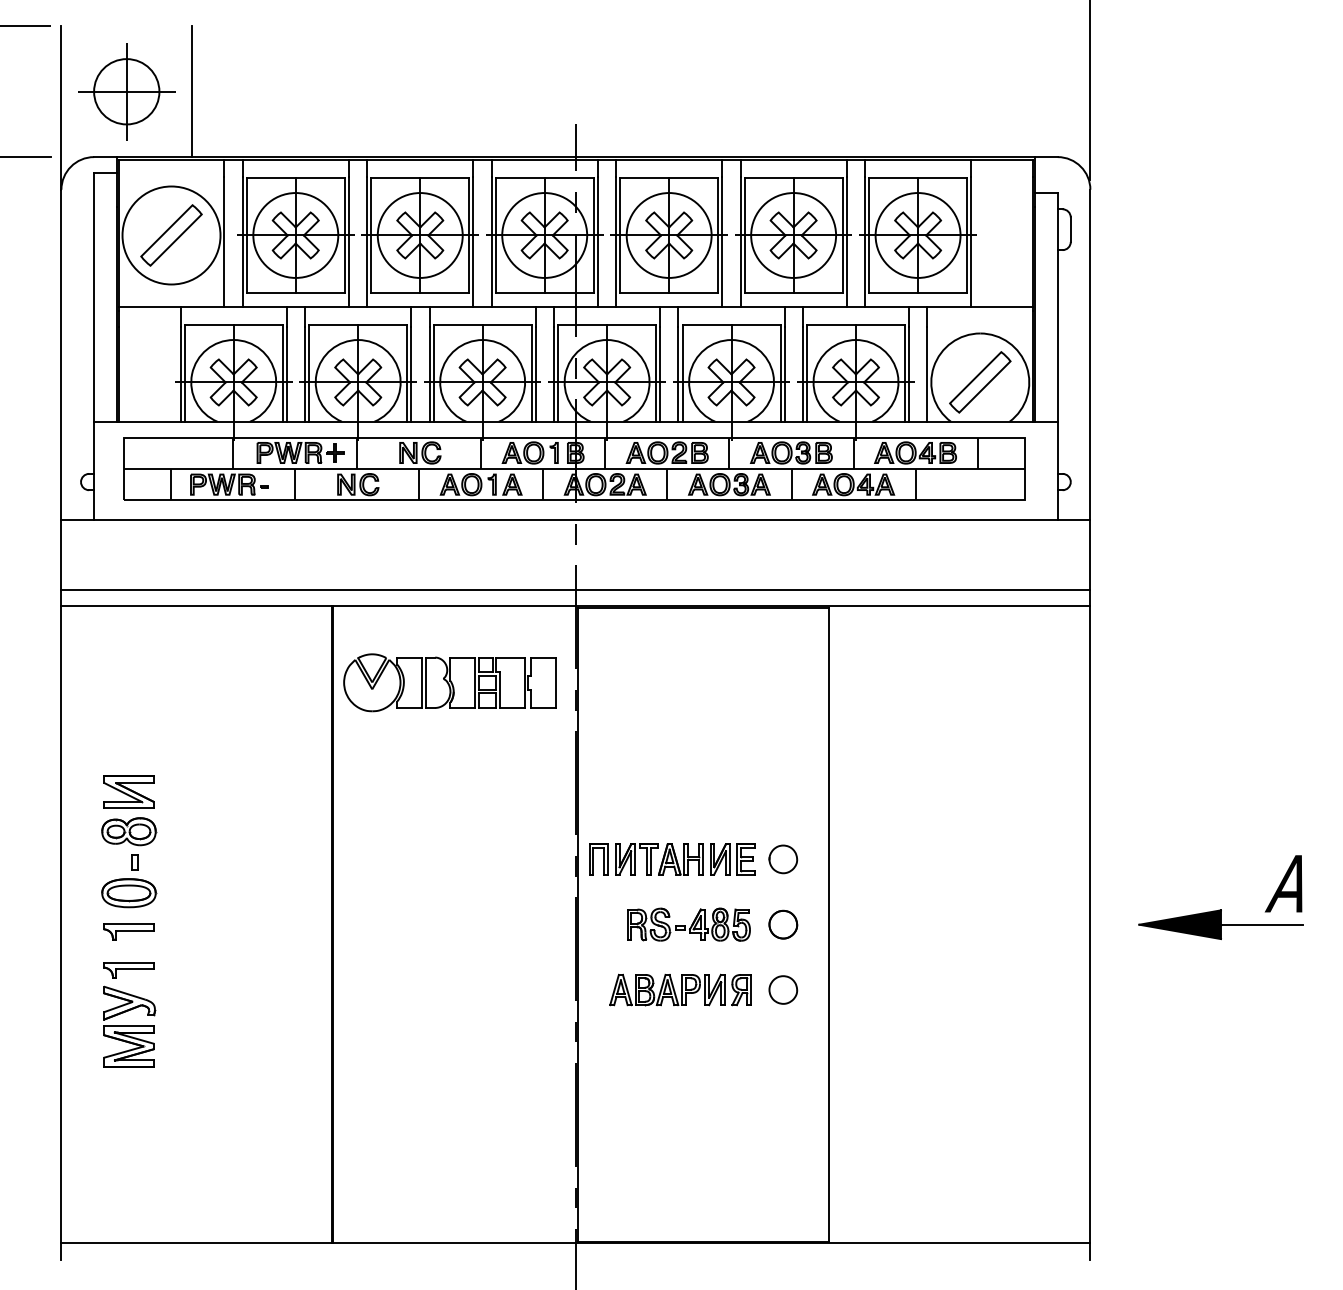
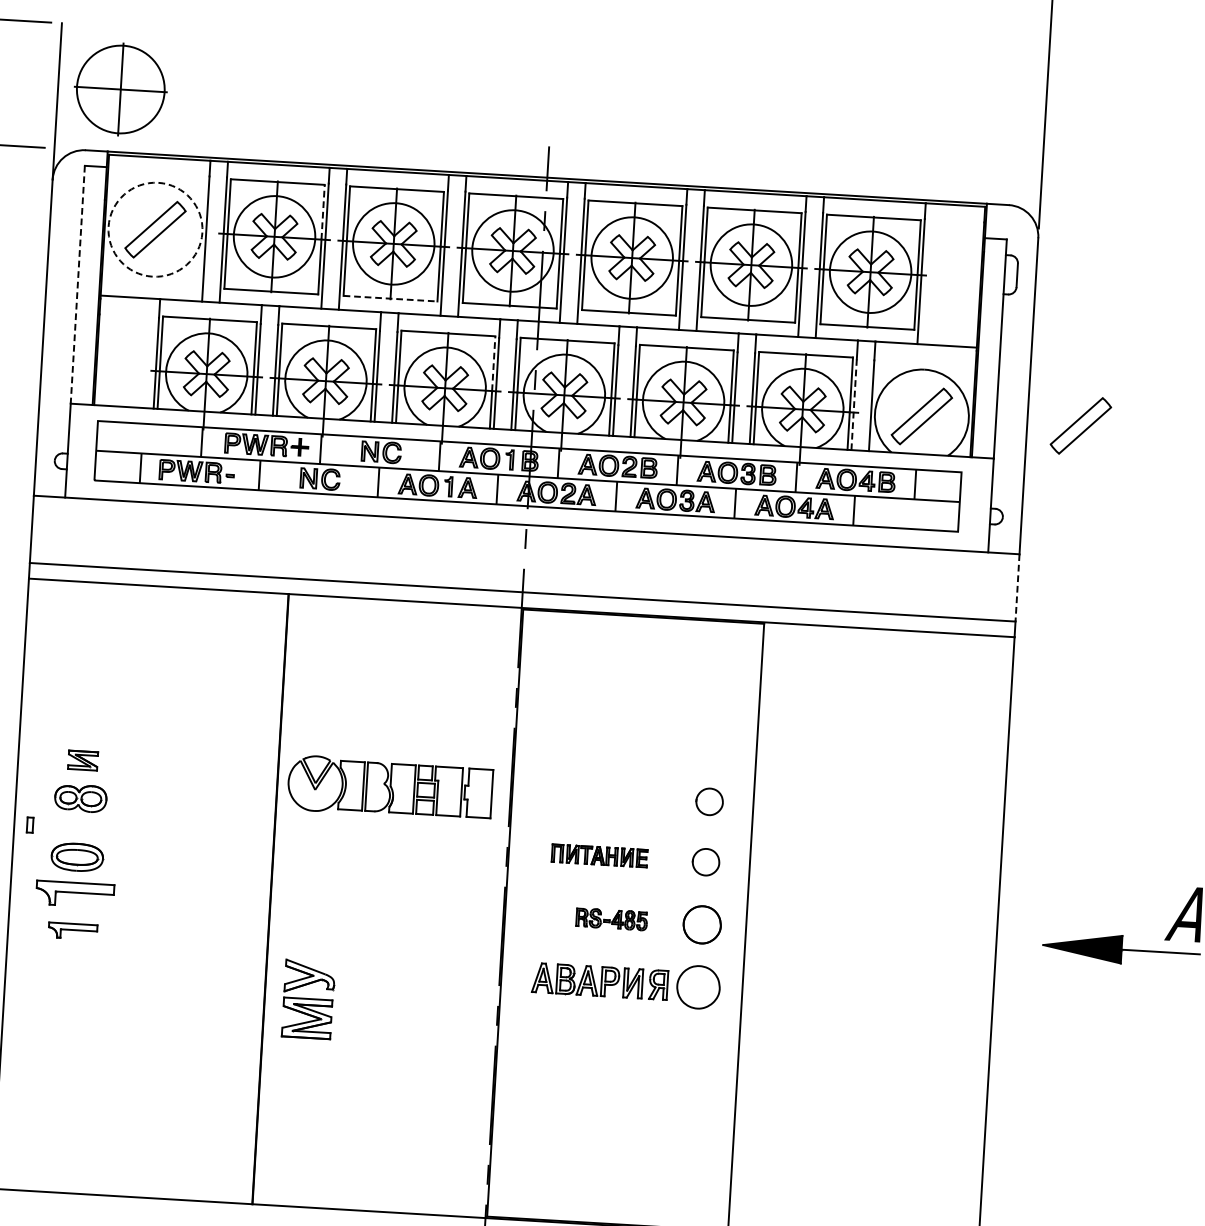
circle: (126, 91) -> (120, 89), size x1.4
line: (192, 91) -> (183, 93), removed
line: (344, 206) -> (322, 211), solid -> dashed
circle: (171, 235) -> (155, 229), solid -> dashed
line: (420, 292) -> (390, 298), solid -> dashed
line: (94, 298) -> (78, 285), solid -> dashed
line: (531, 353) -> (493, 363), solid -> dashed
line: (909, 373) -> (854, 403), solid -> dashed
part: (1146, 382) -> (1081, 426), added
line: (1090, 555) -> (1017, 588), solid -> dashed
part: (449, 682) -> (389, 787), moved
part: (128, 791) -> (82, 759), size x0.6
part: (783, 796) -> (709, 801), added
part: (672, 859) -> (599, 856), size x0.6
part: (134, 862) -> (29, 825), moved
part: (688, 924) -> (611, 919), size x0.6
part: (783, 924) -> (702, 924), size x1.4
part: (128, 931) -> (74, 894), size x1.6
part: (783, 989) -> (698, 986), size x1.6
part: (129, 1026) -> (308, 999), moved

